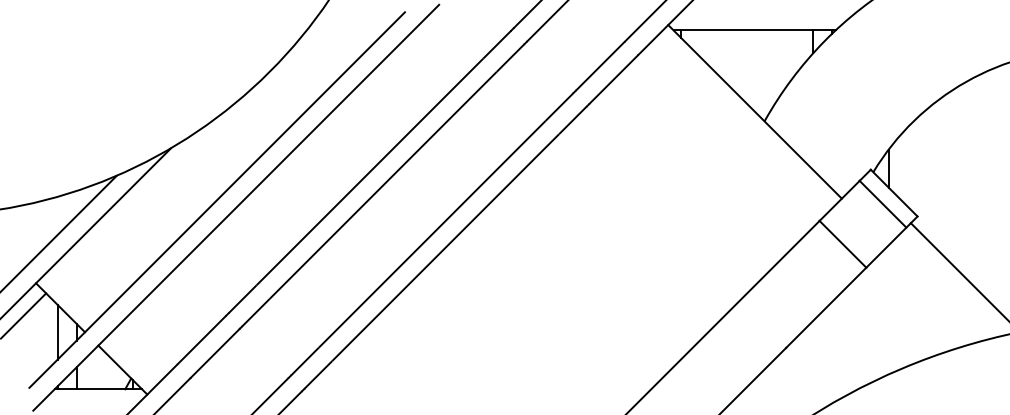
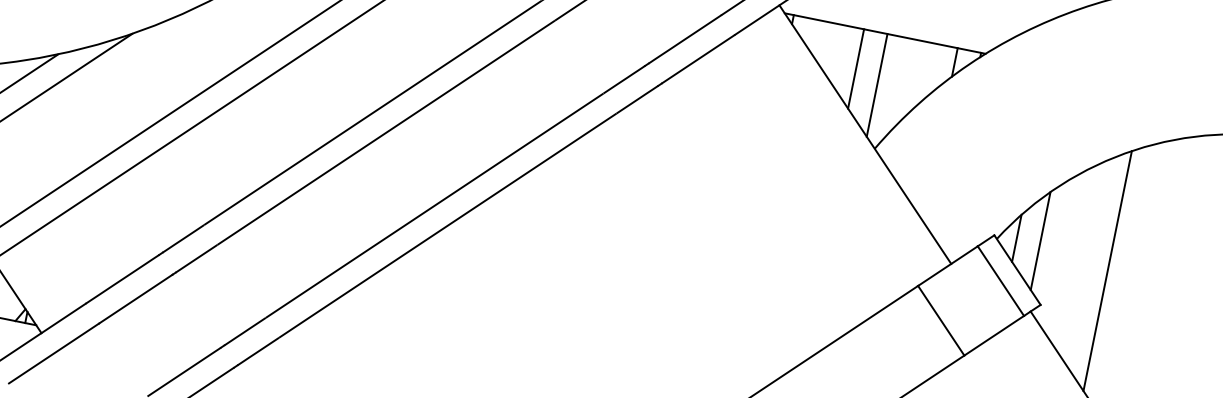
line: (737, 62) -> (855, 69), added
line: (756, 71) -> (877, 84), added
line: (907, 166) -> (1040, 240), added
line: (964, 179) -> (1108, 270), added

